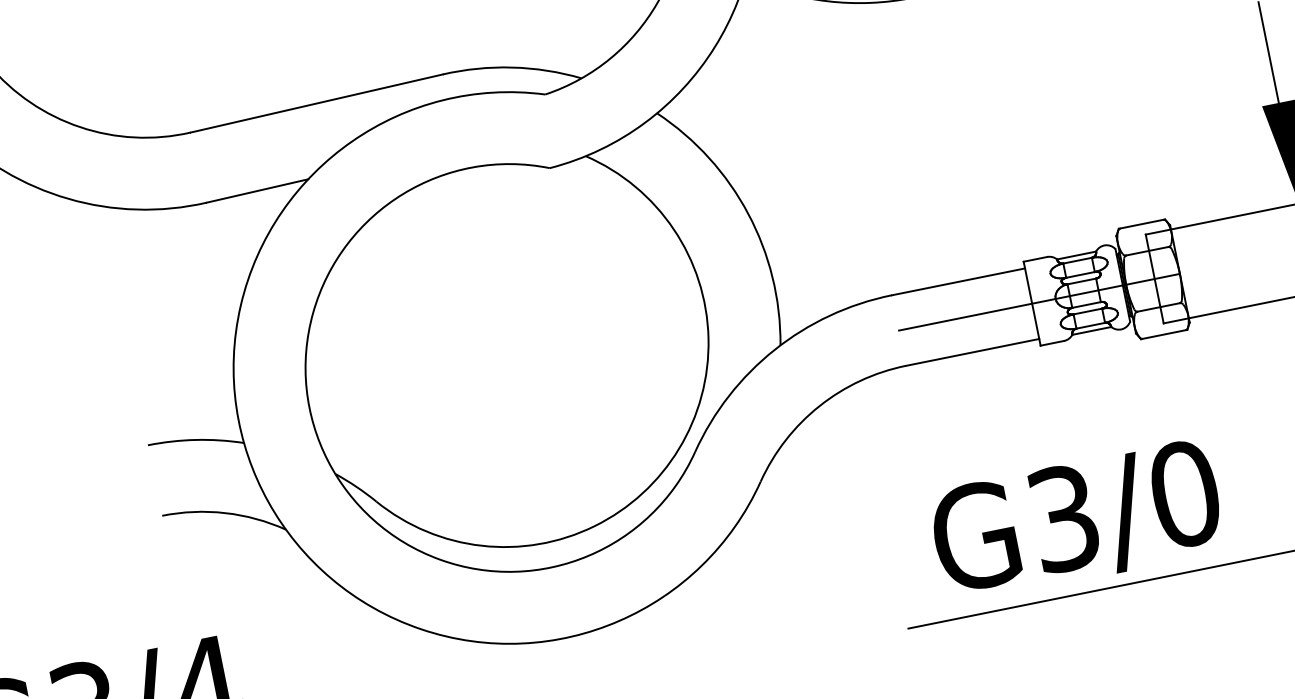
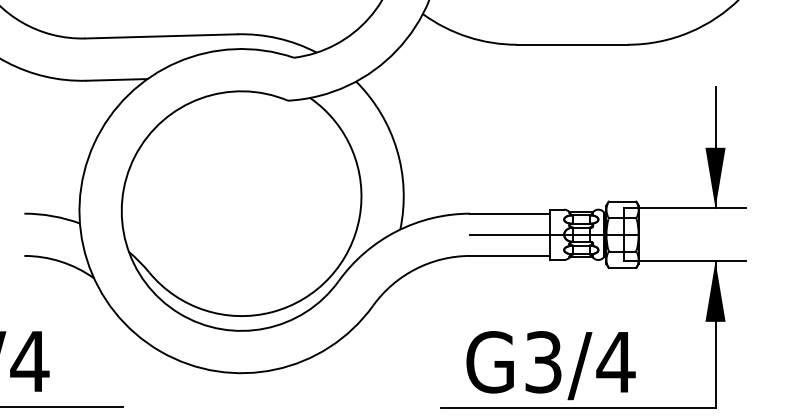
text: (1184, 494) -> (615, 362), G3/0 -> G3/4

